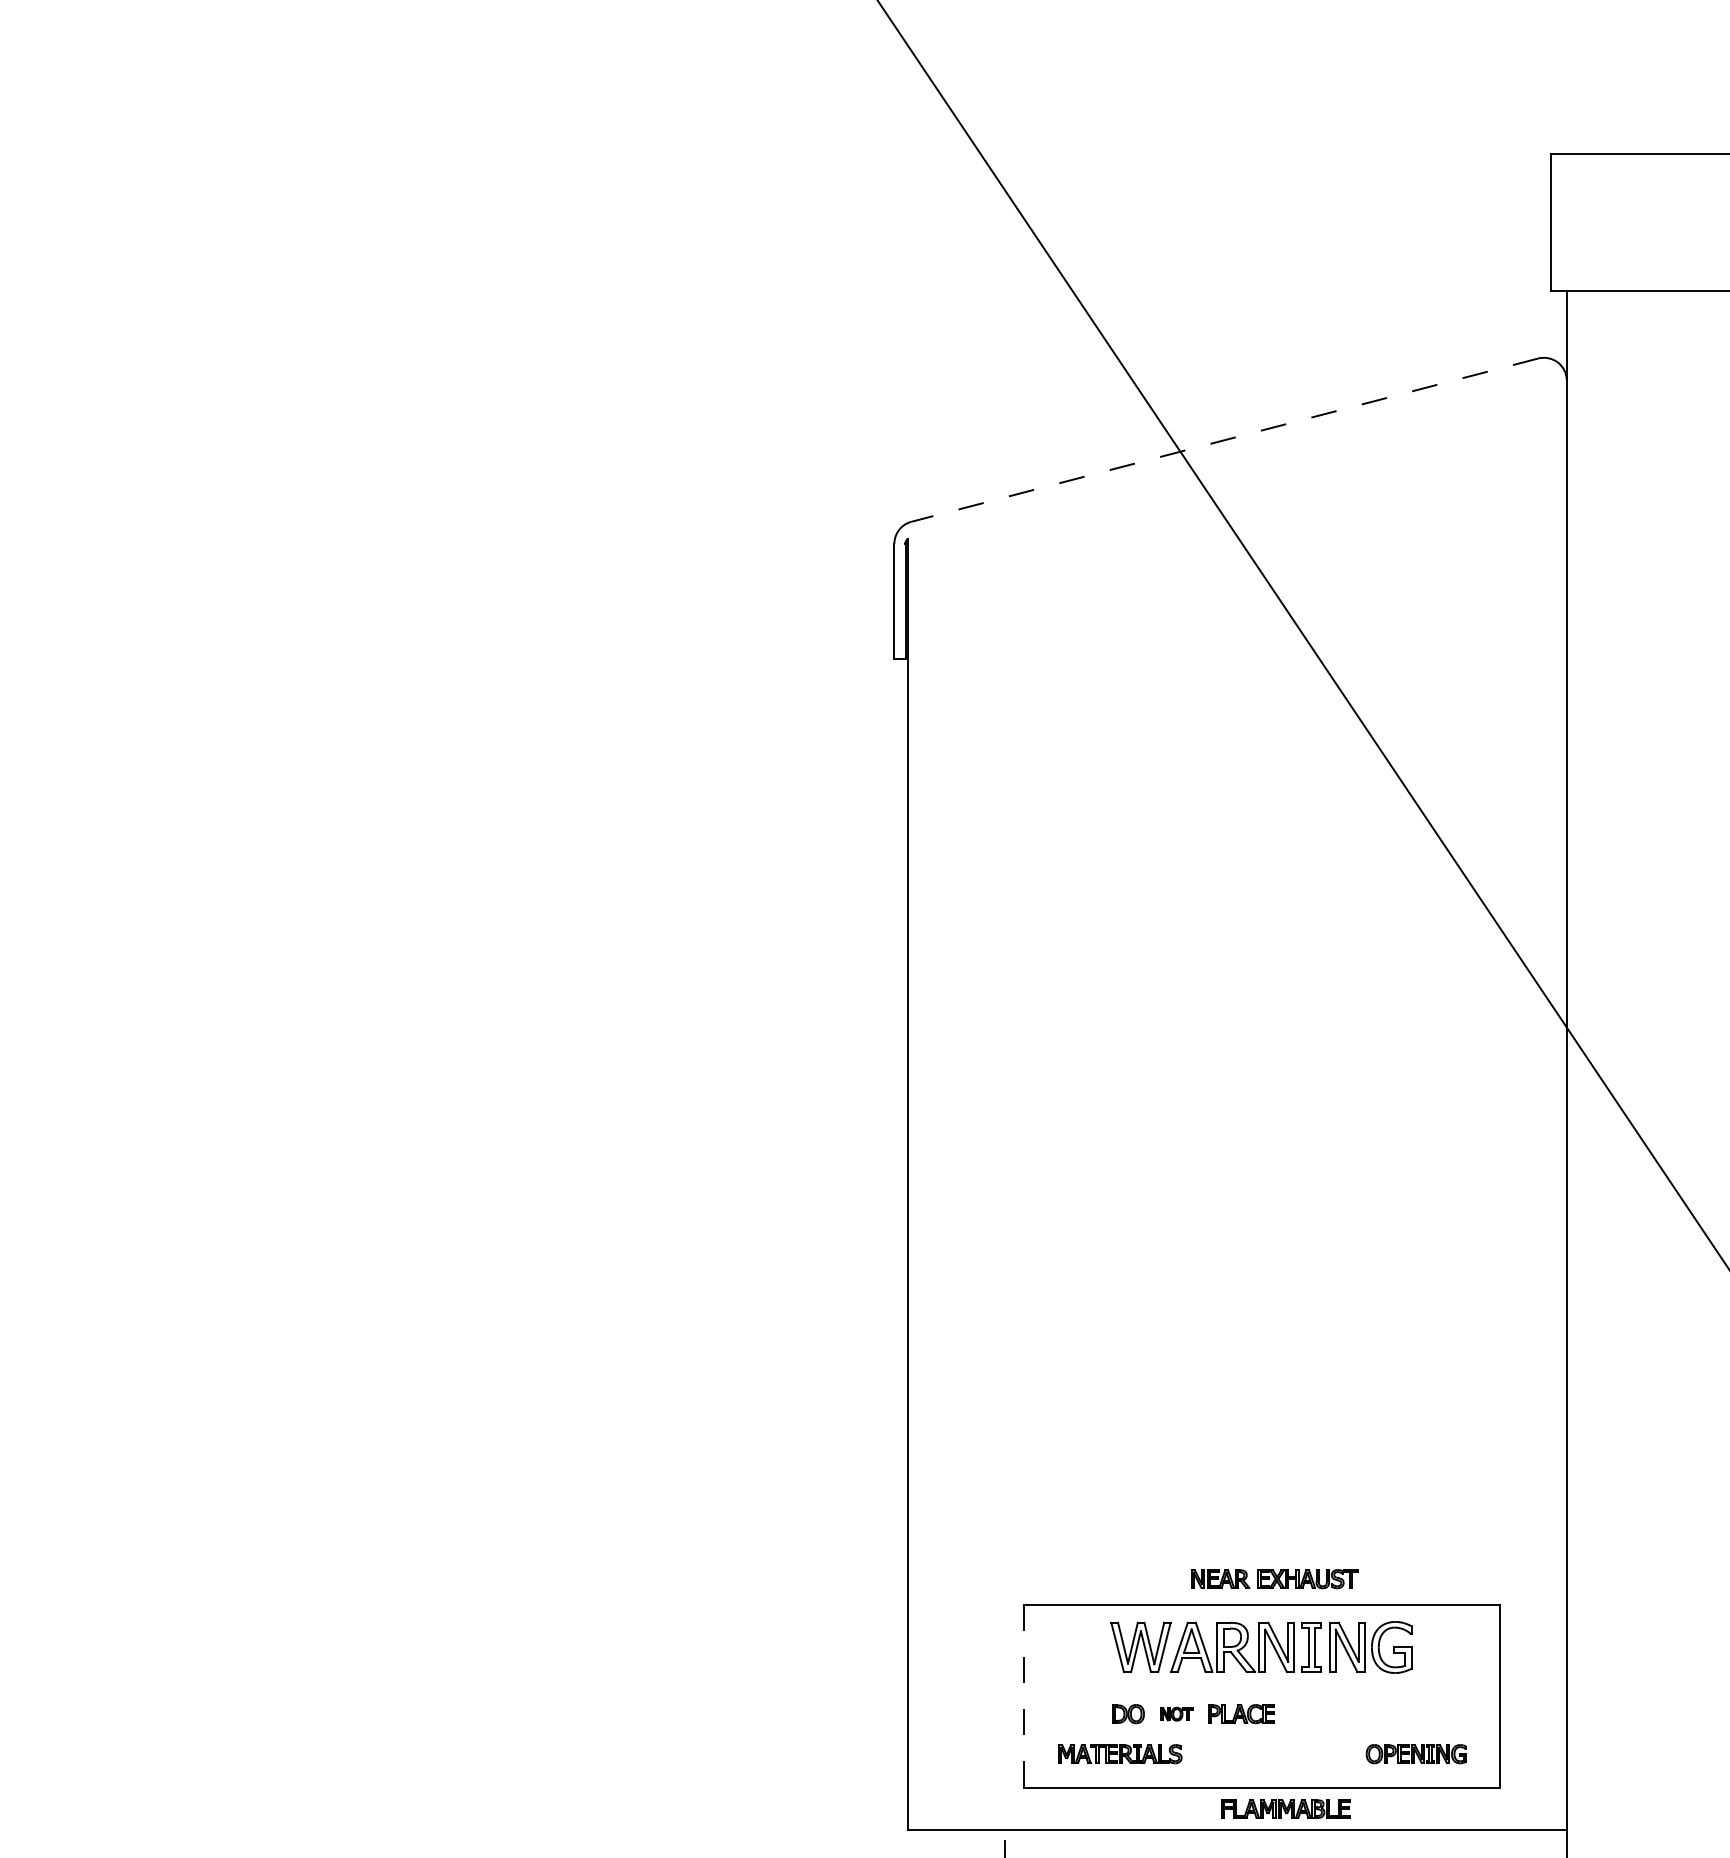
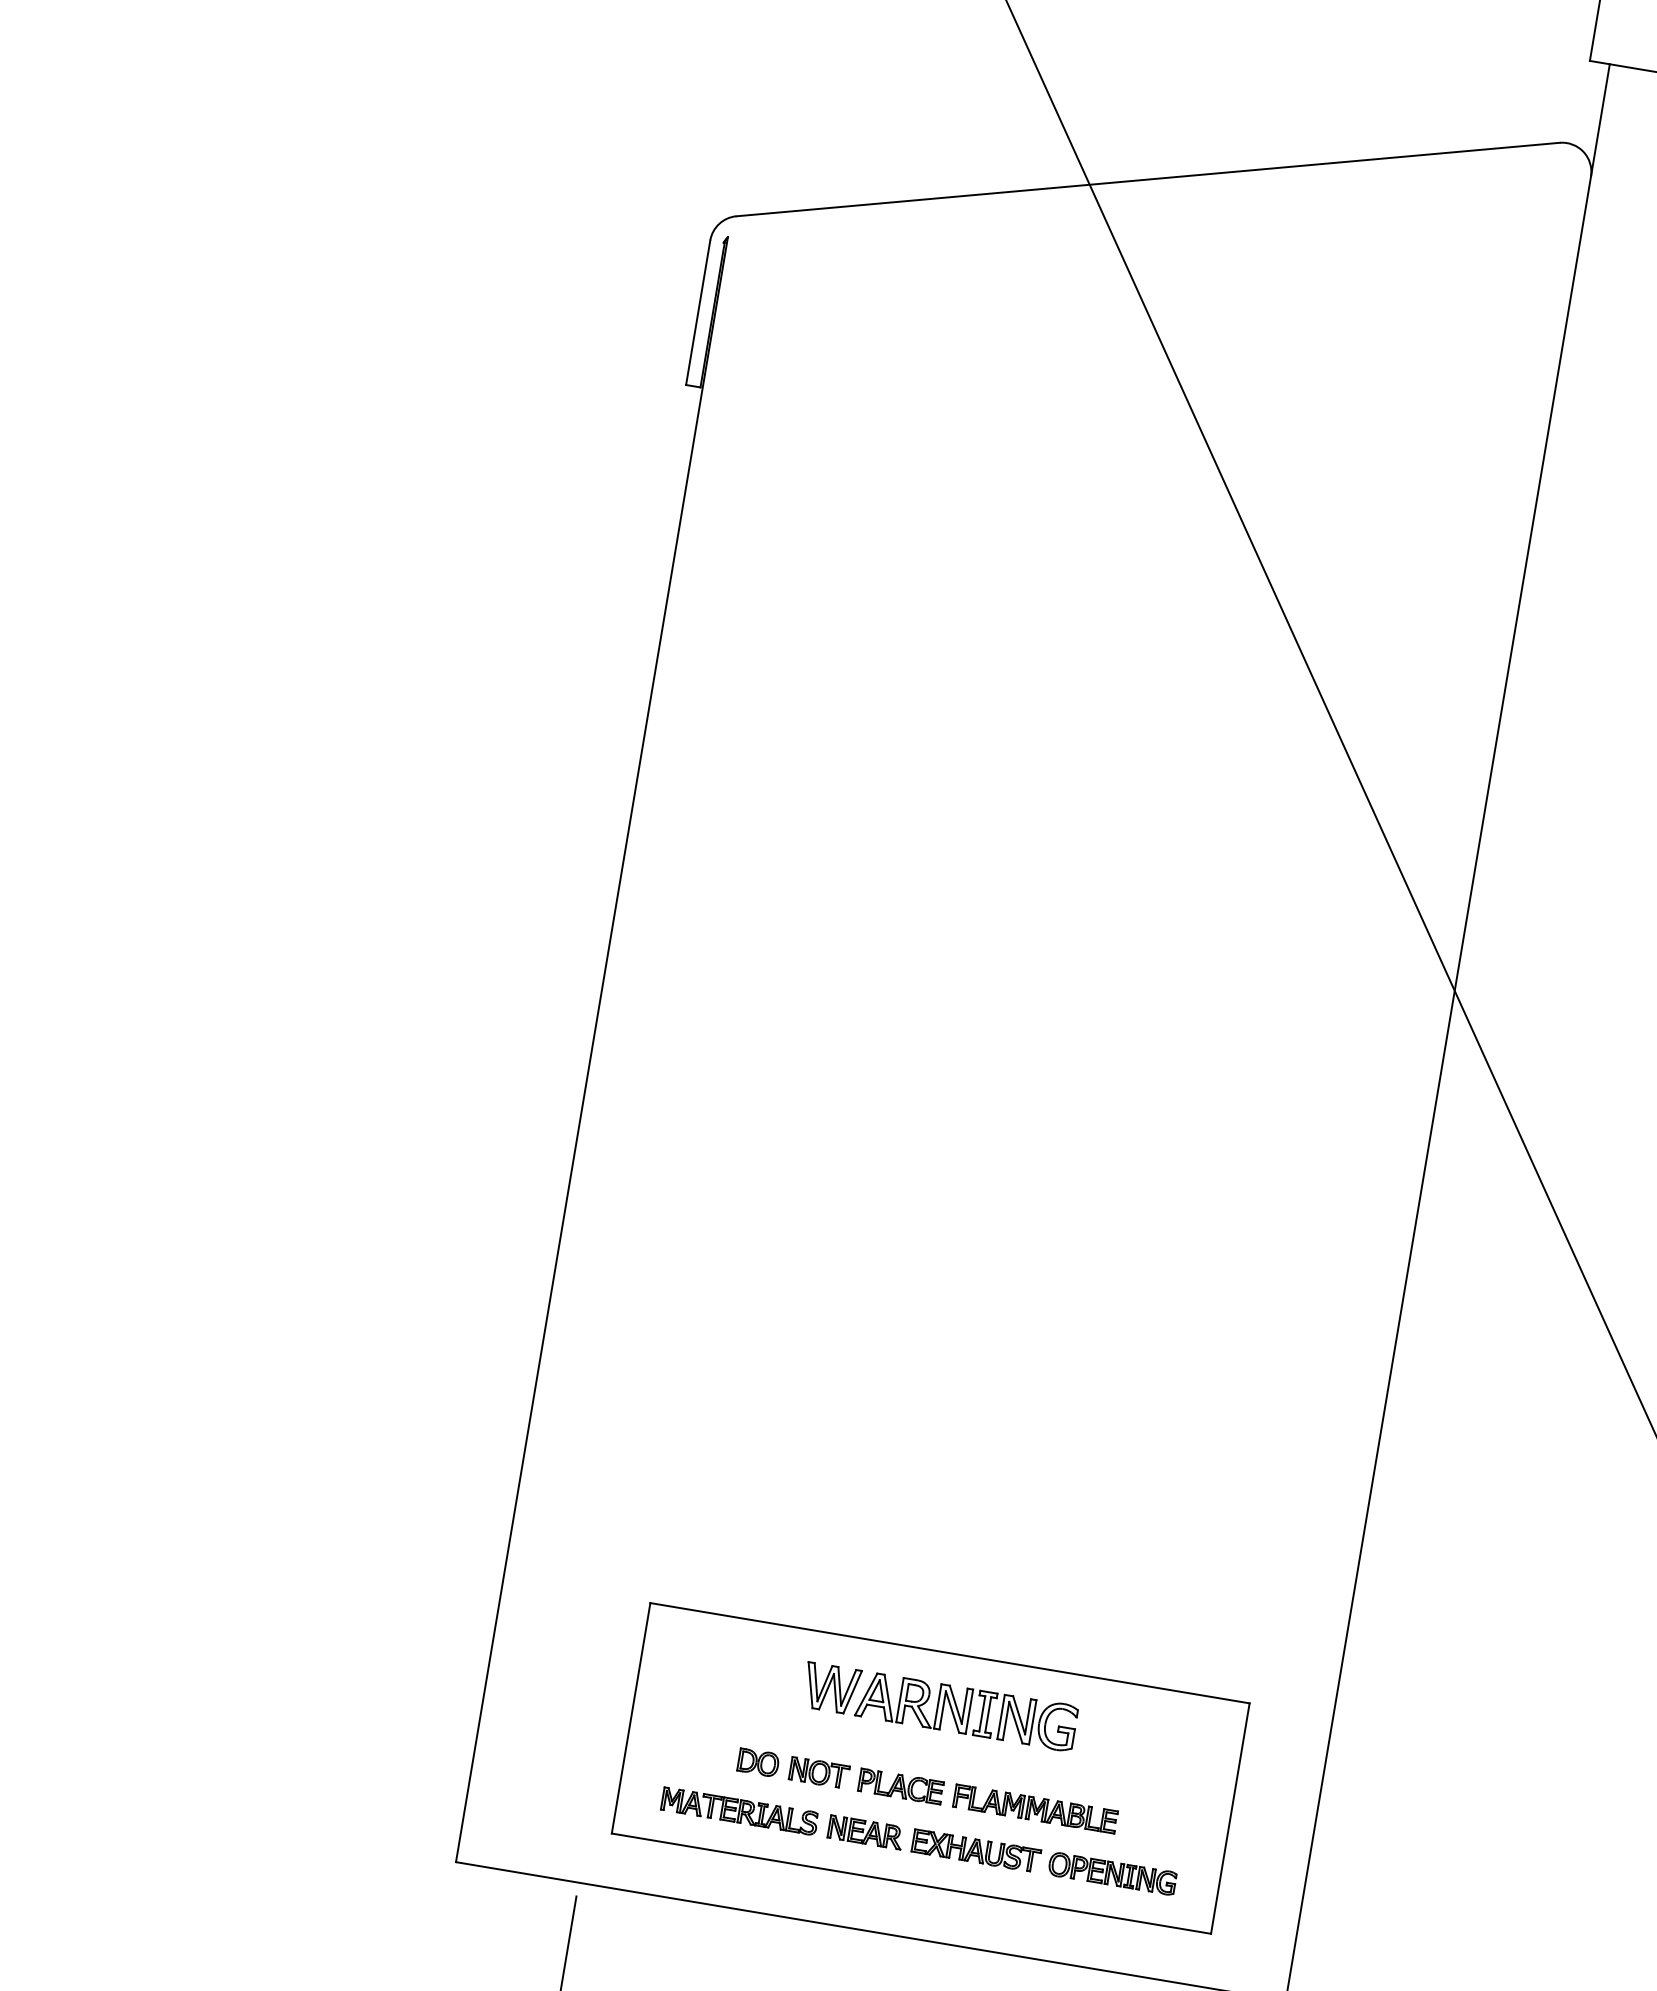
line: (1224, 440) -> (1147, 179), dashed -> solid
part: (1274, 1579) -> (933, 1844), moved
part: (1261, 1647) -> (939, 1706), size x0.71
line: (1024, 1696) -> (631, 1718), dashed -> solid
part: (1176, 1714) -> (818, 1773), size x1.43
part: (1285, 1808) -> (1035, 1808), moved

